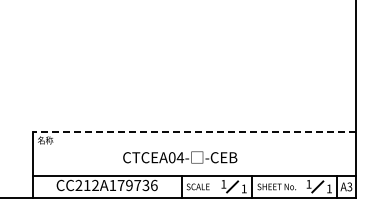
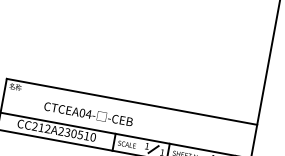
line: (194, 132) -> (131, 102), dashed -> solid
text: (180, 157) -> (88, 114), moved
text: (133, 185) -> (77, 134), CC212A179736 -> CC212A230510

